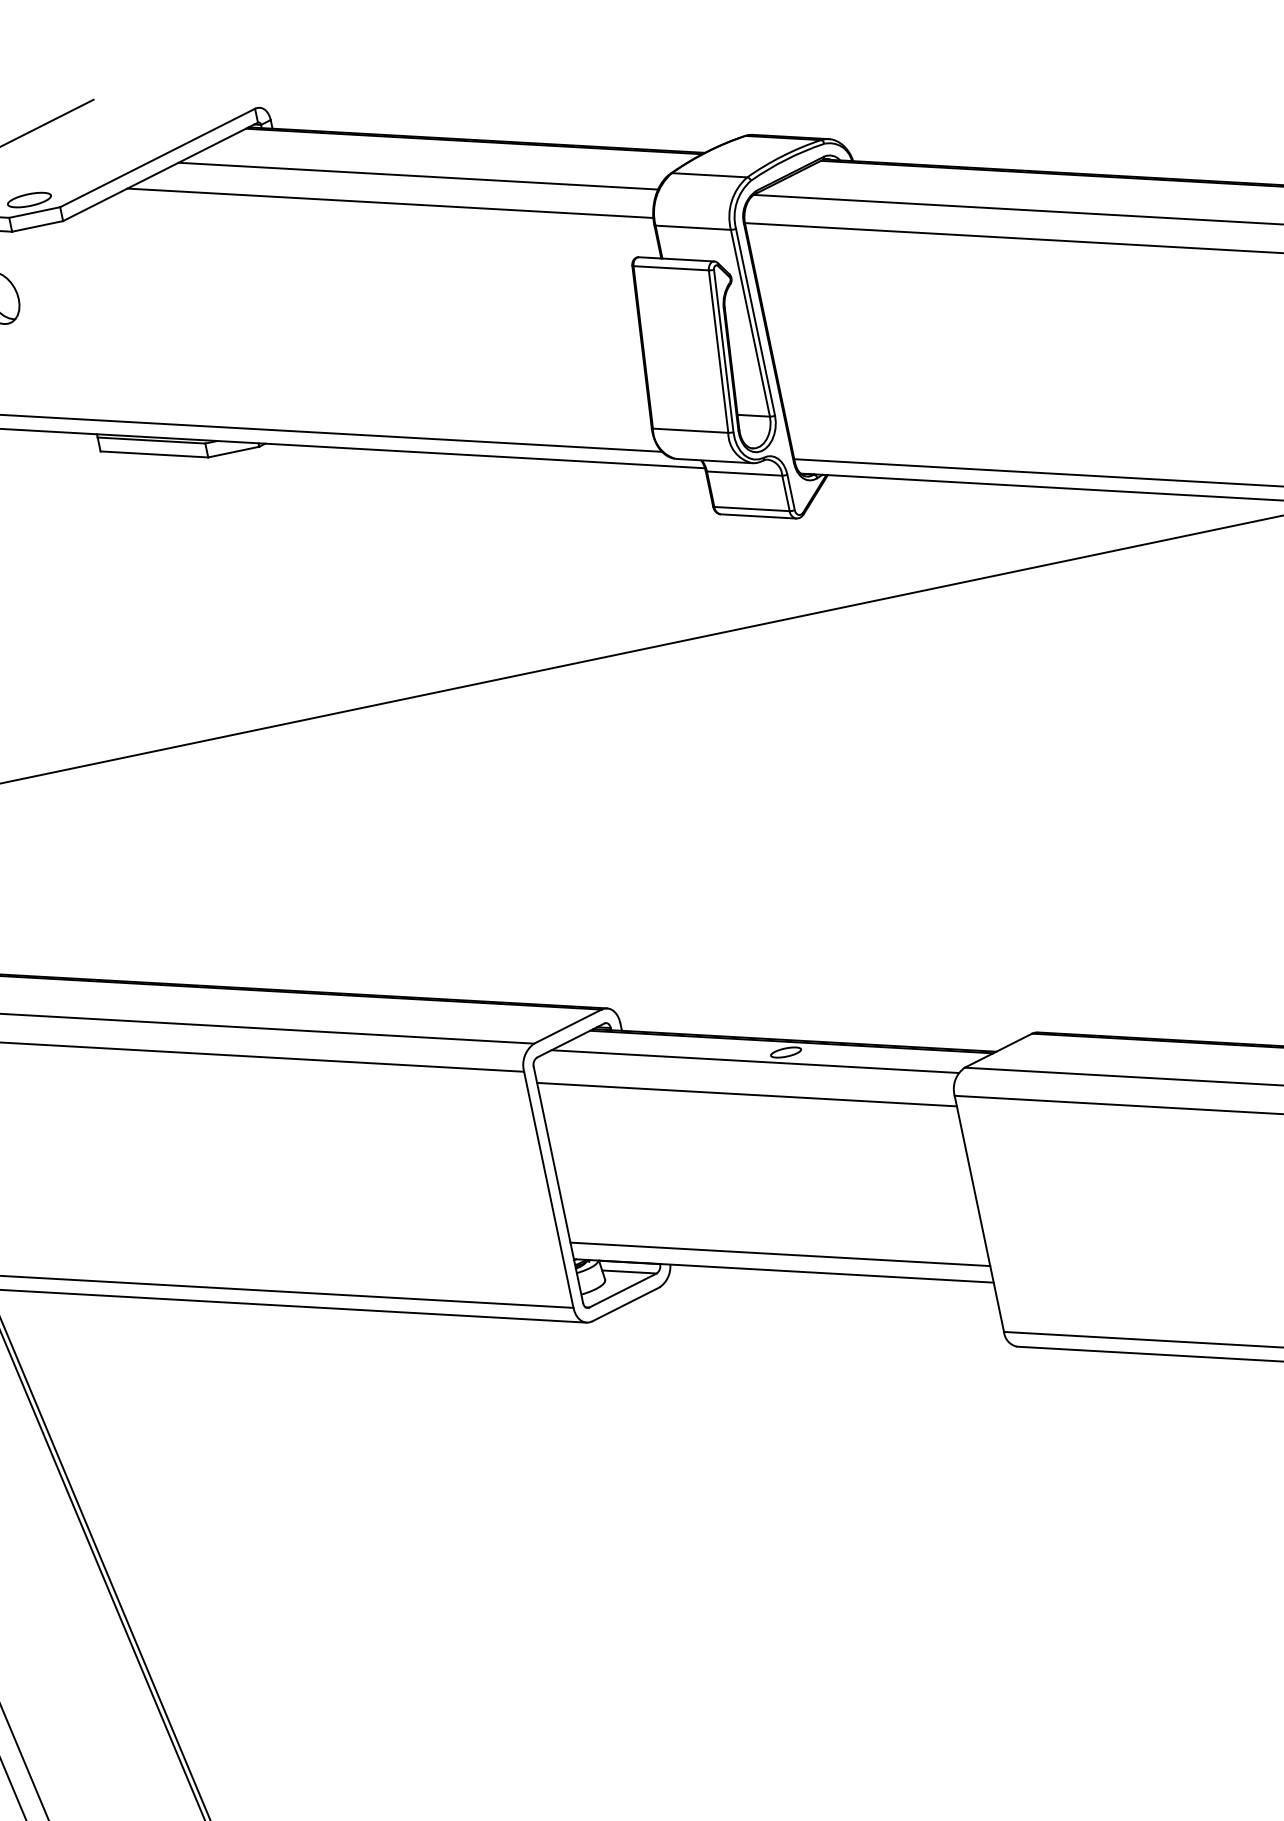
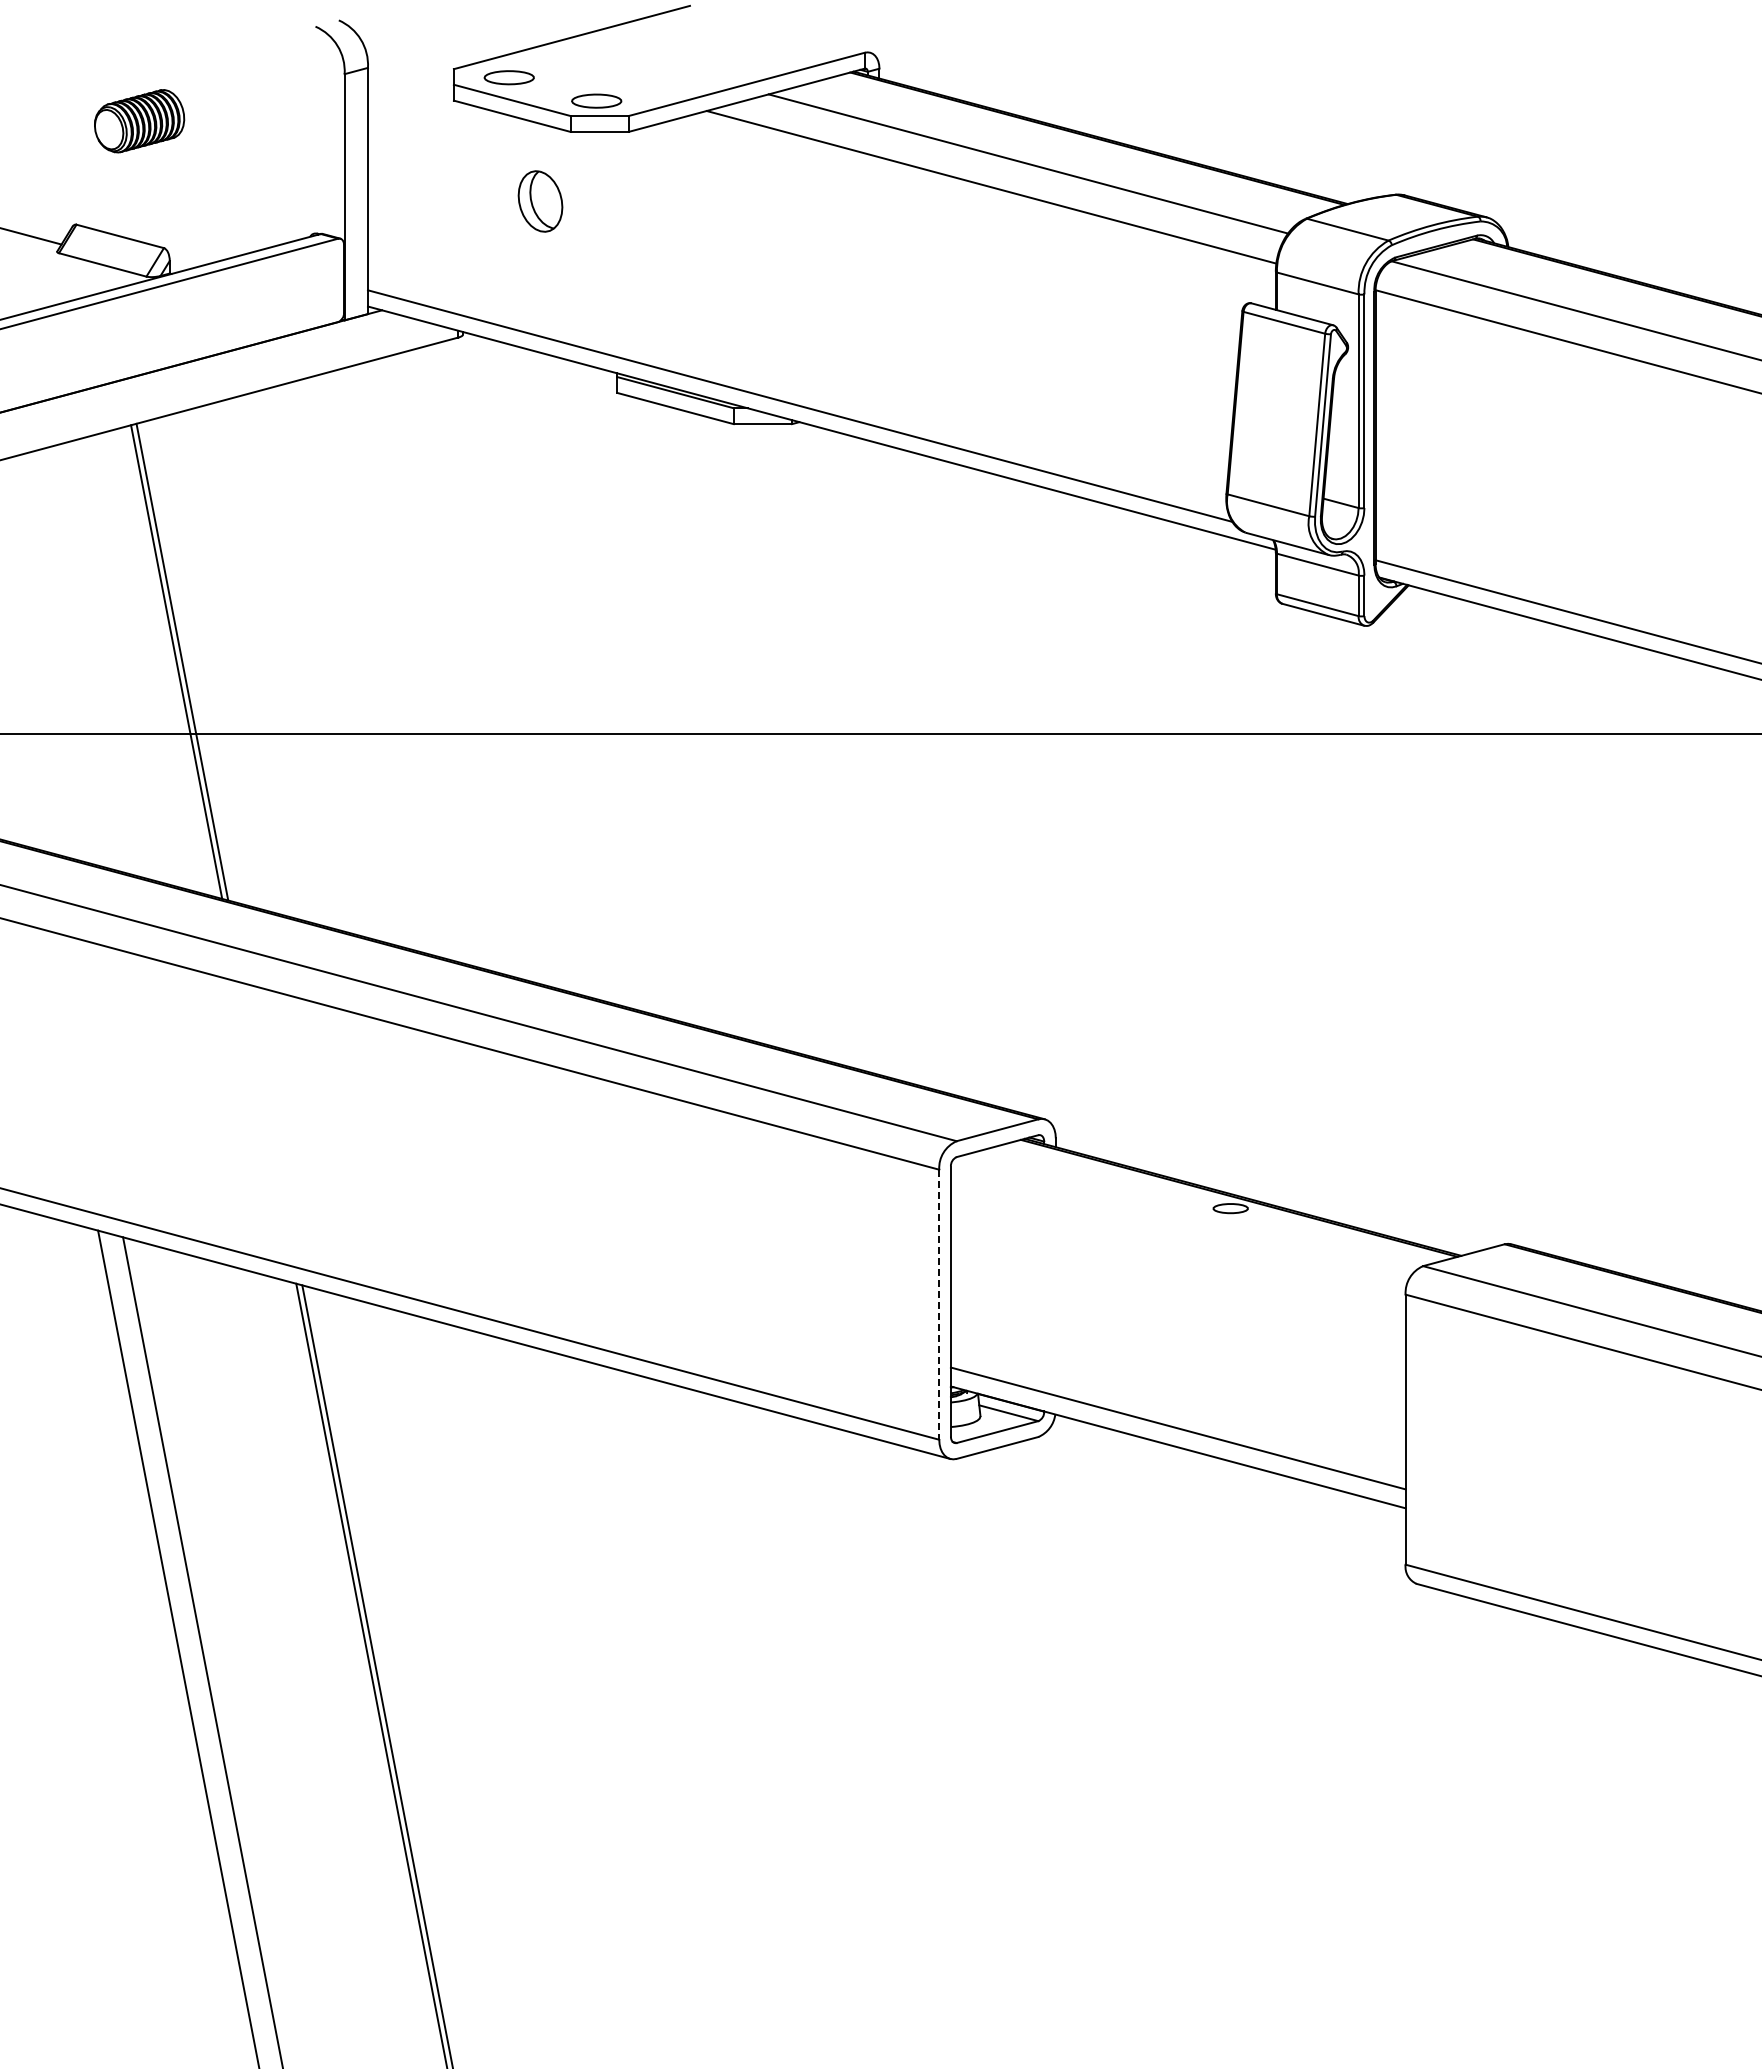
line: (754, 1061) -> (1194, 1211), removed
line: (746, 1094) -> (1177, 1245), removed
line: (549, 1190) -> (939, 1305), solid -> dashed

